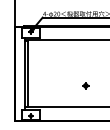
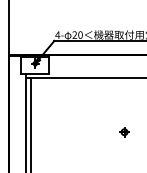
part: (85, 85) -> (124, 131), moved

